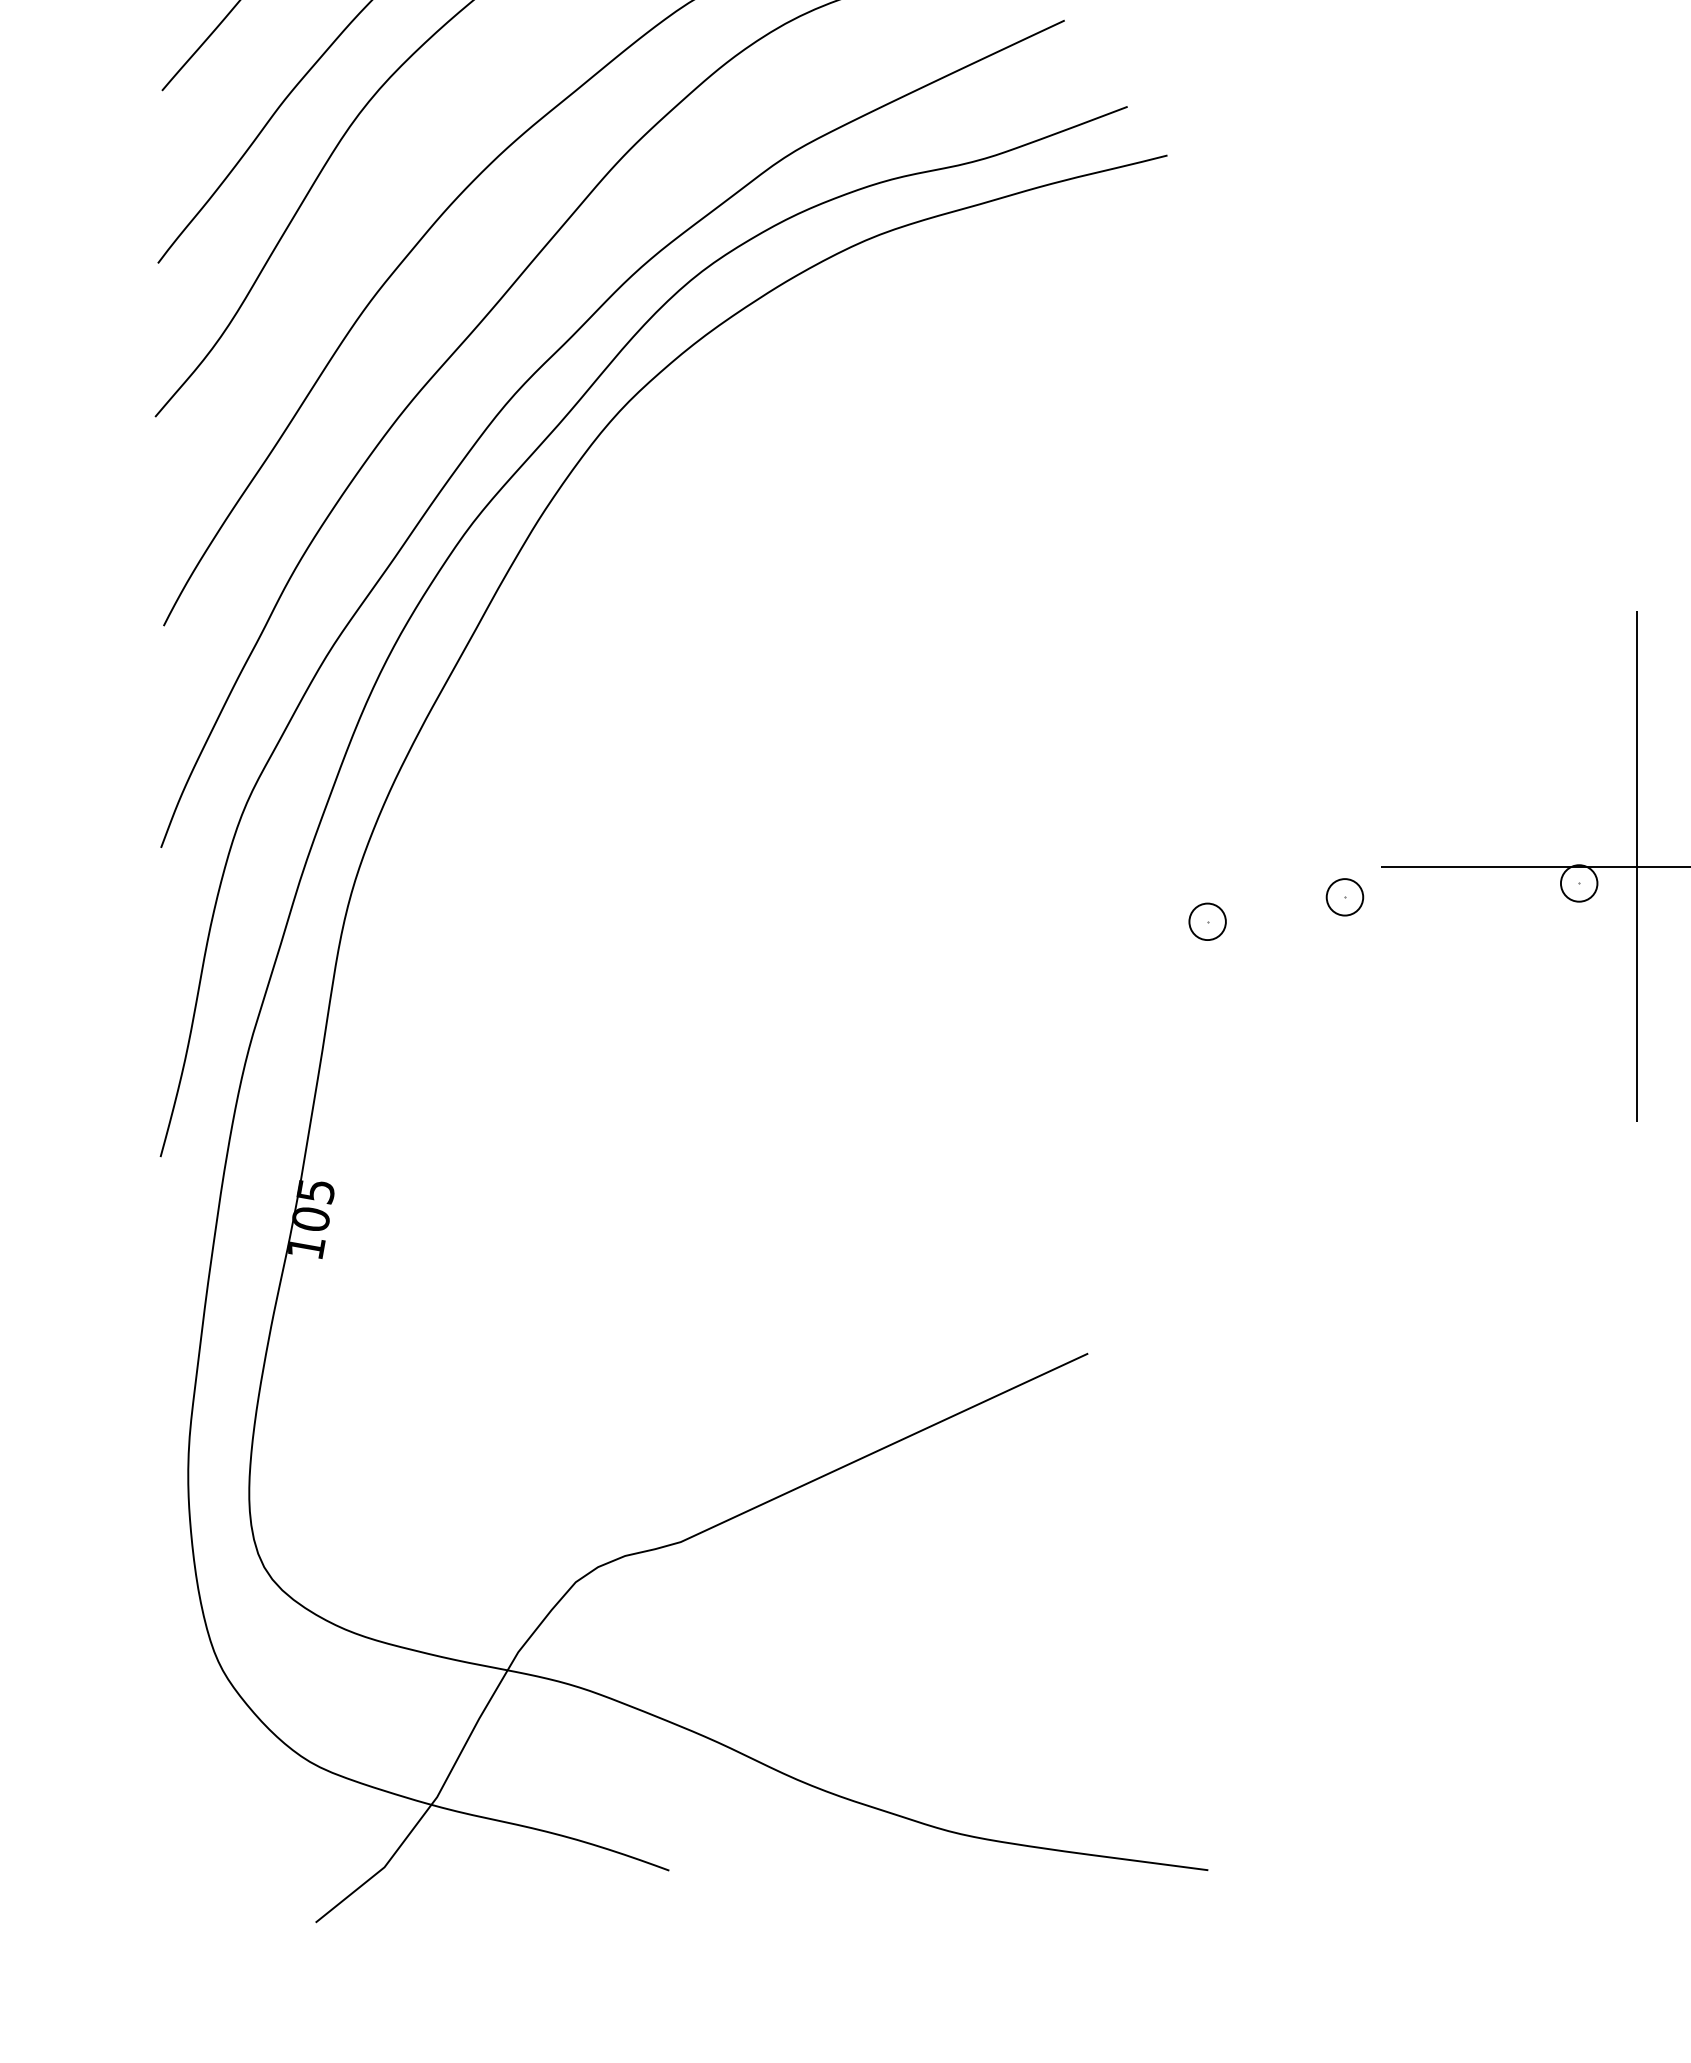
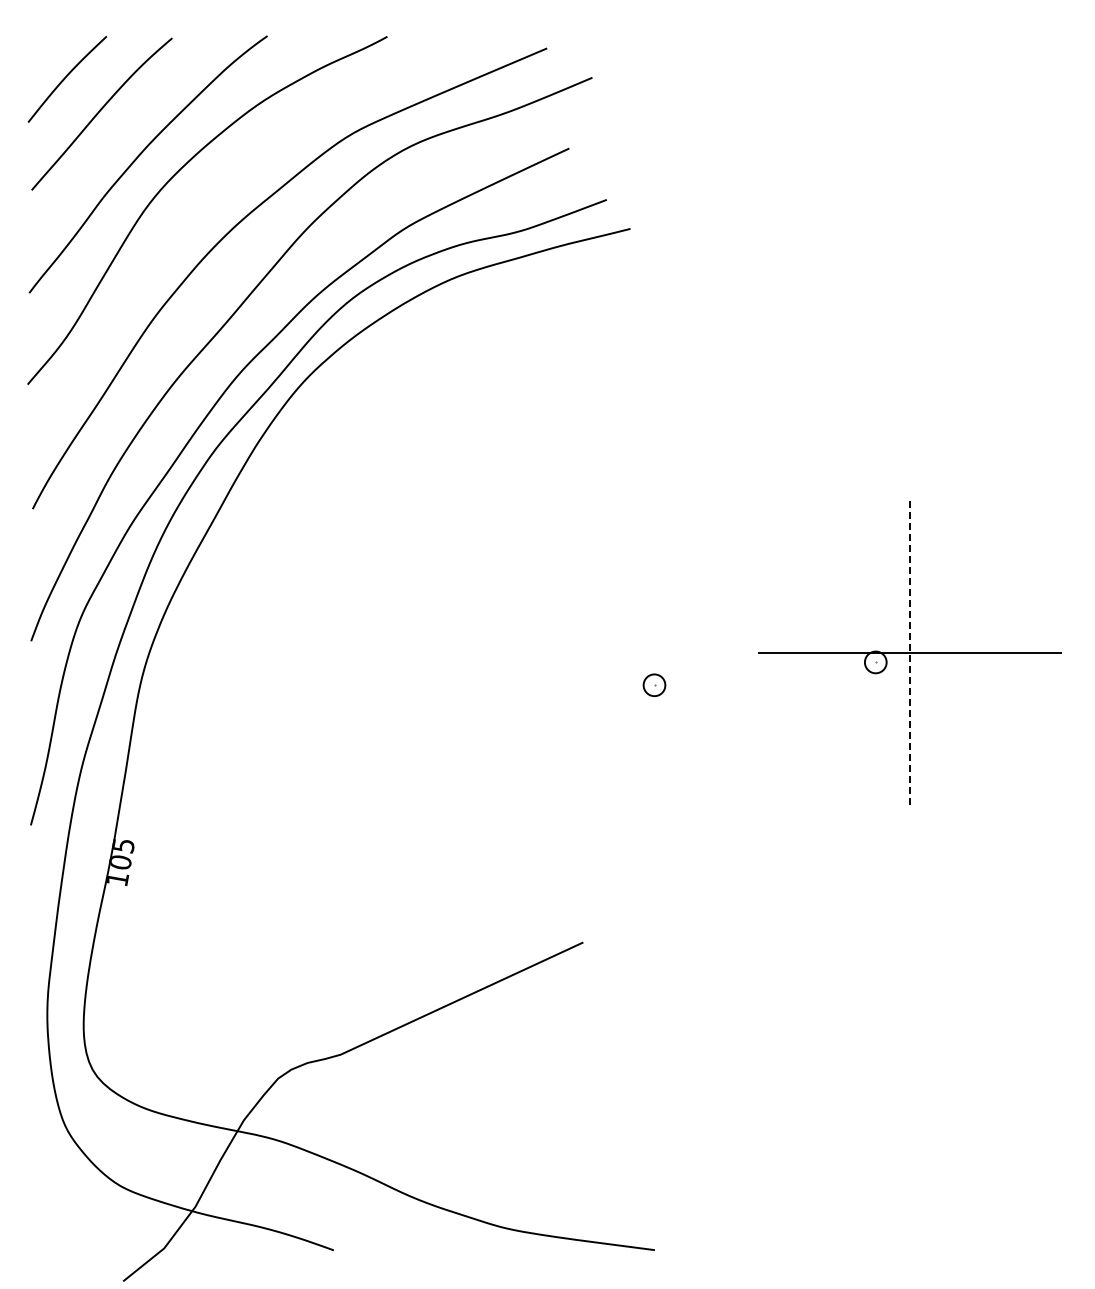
line: (1637, 866) -> (910, 652), solid -> dashed
part: (1343, 896) -> (735, 670), removed

